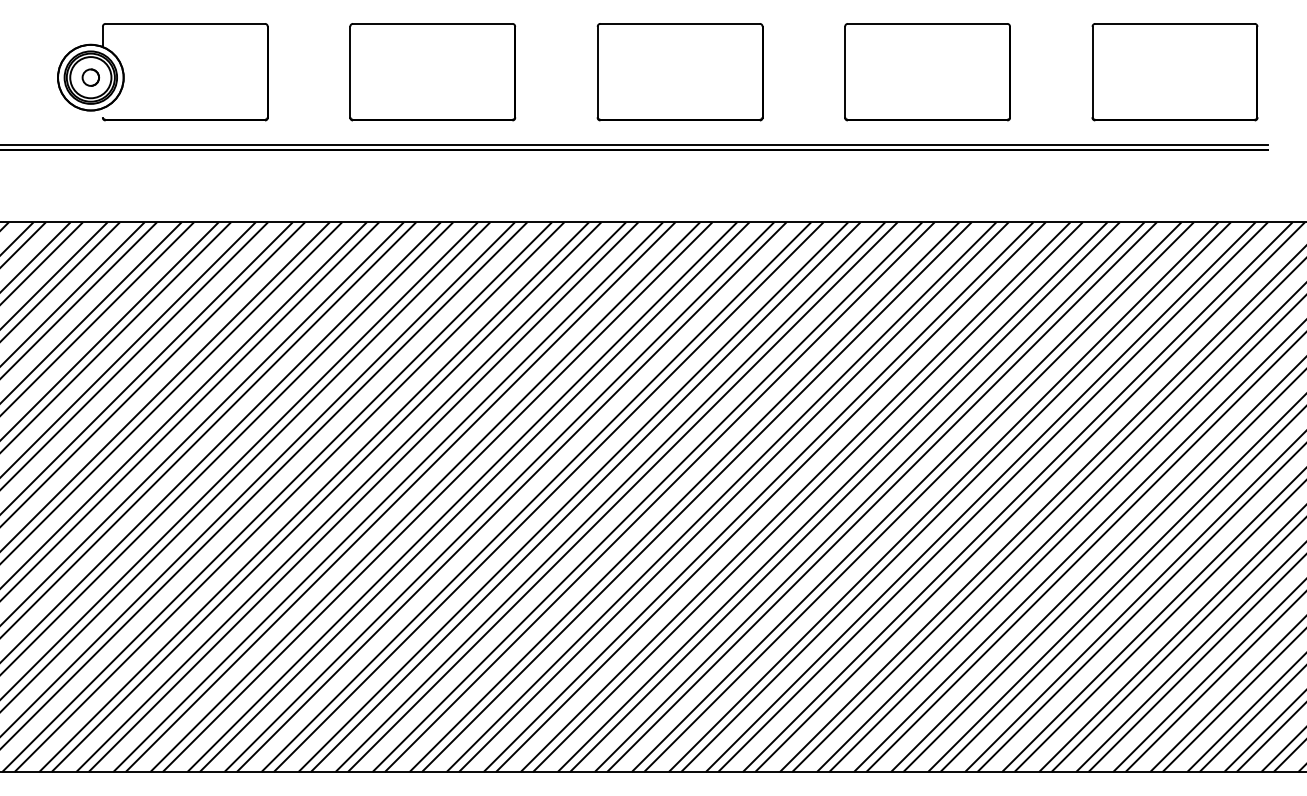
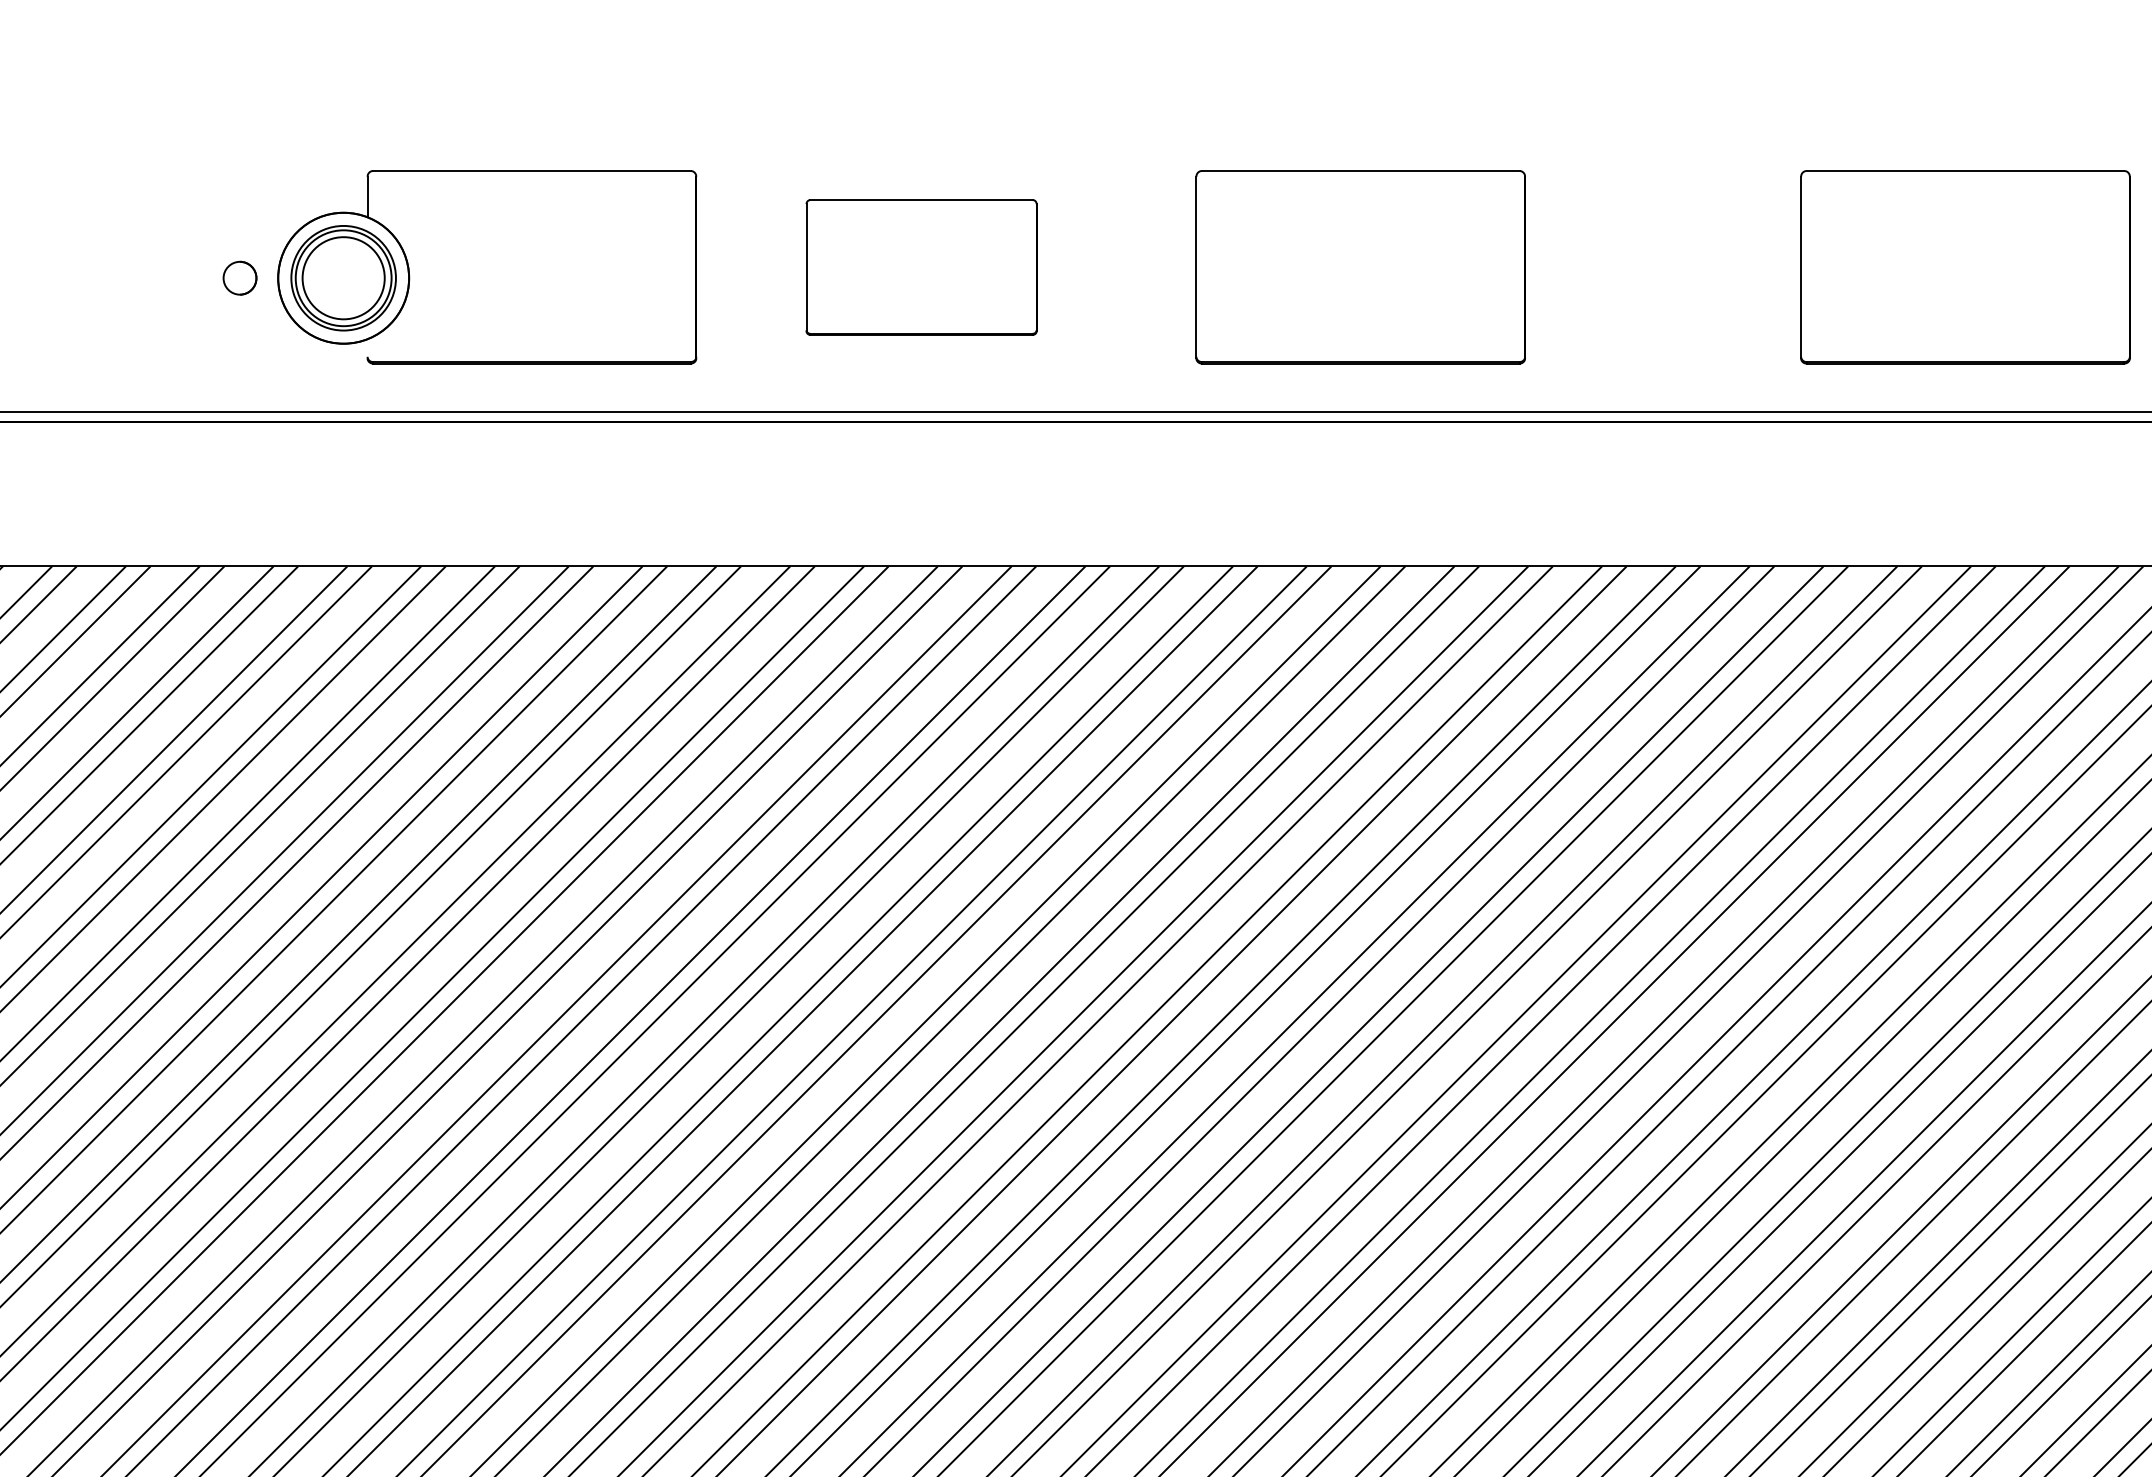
part: (124, 72) -> (410, 267), moved
part: (432, 72) -> (920, 267), size x0.7
part: (679, 72) -> (1359, 267), moved
part: (927, 72) -> (1965, 267), moved

